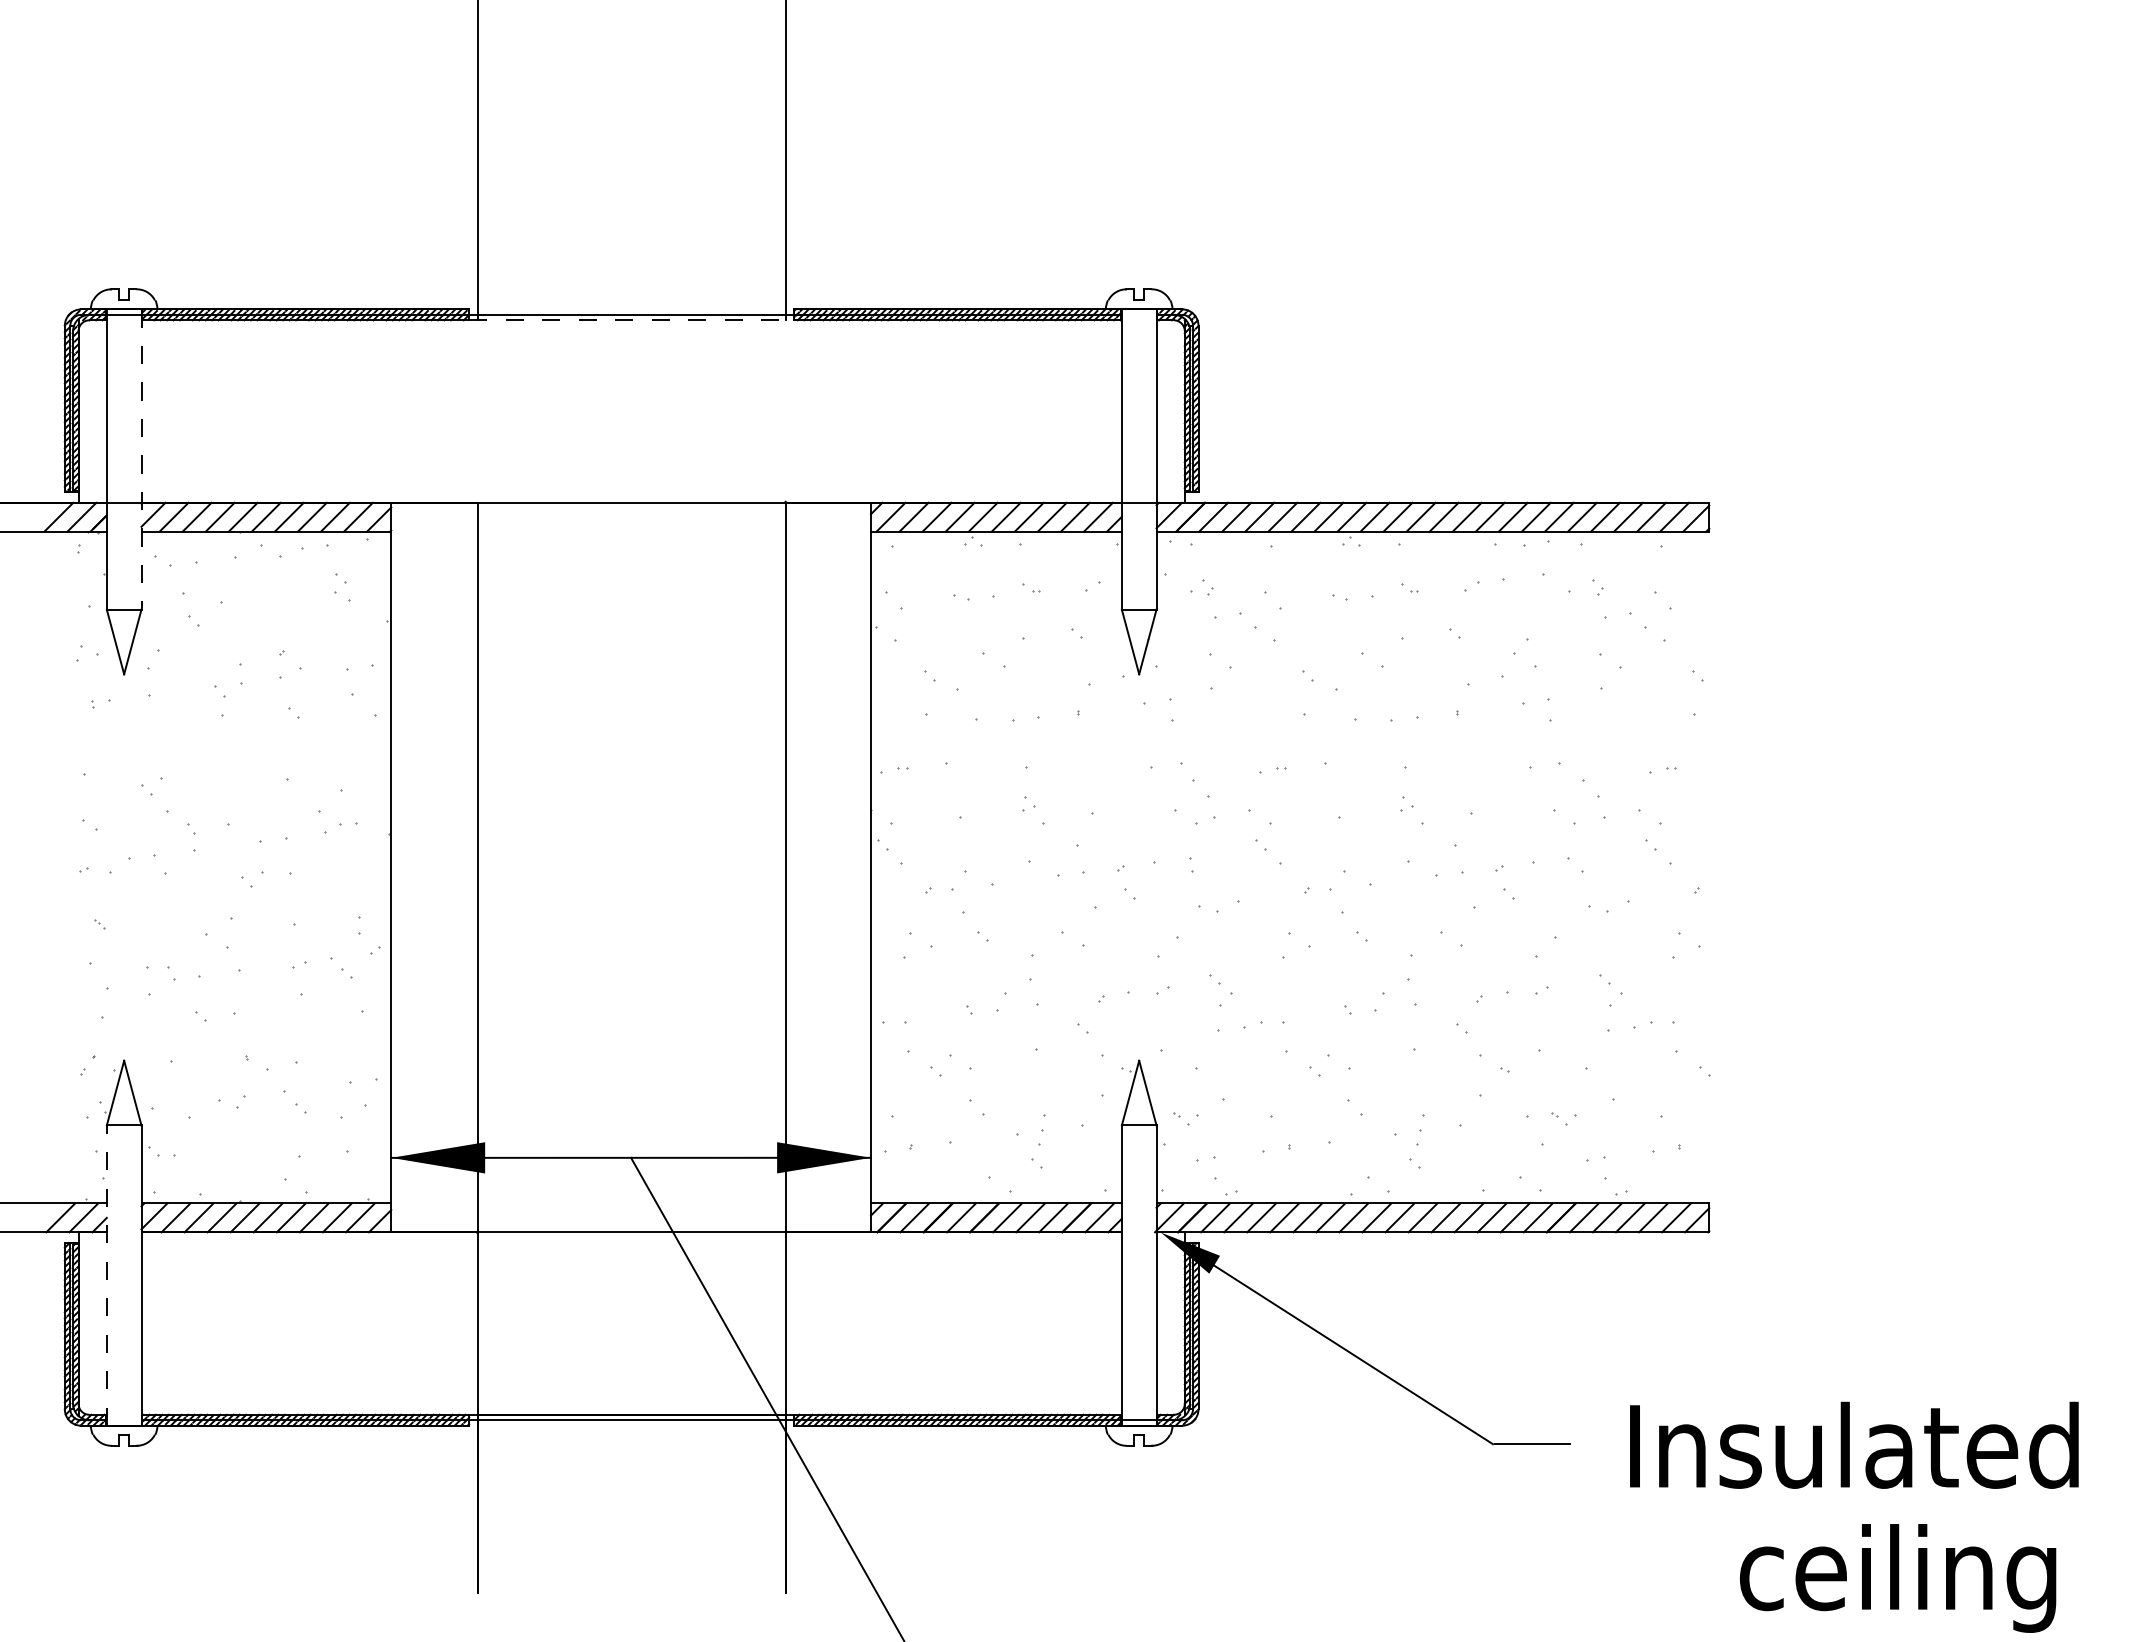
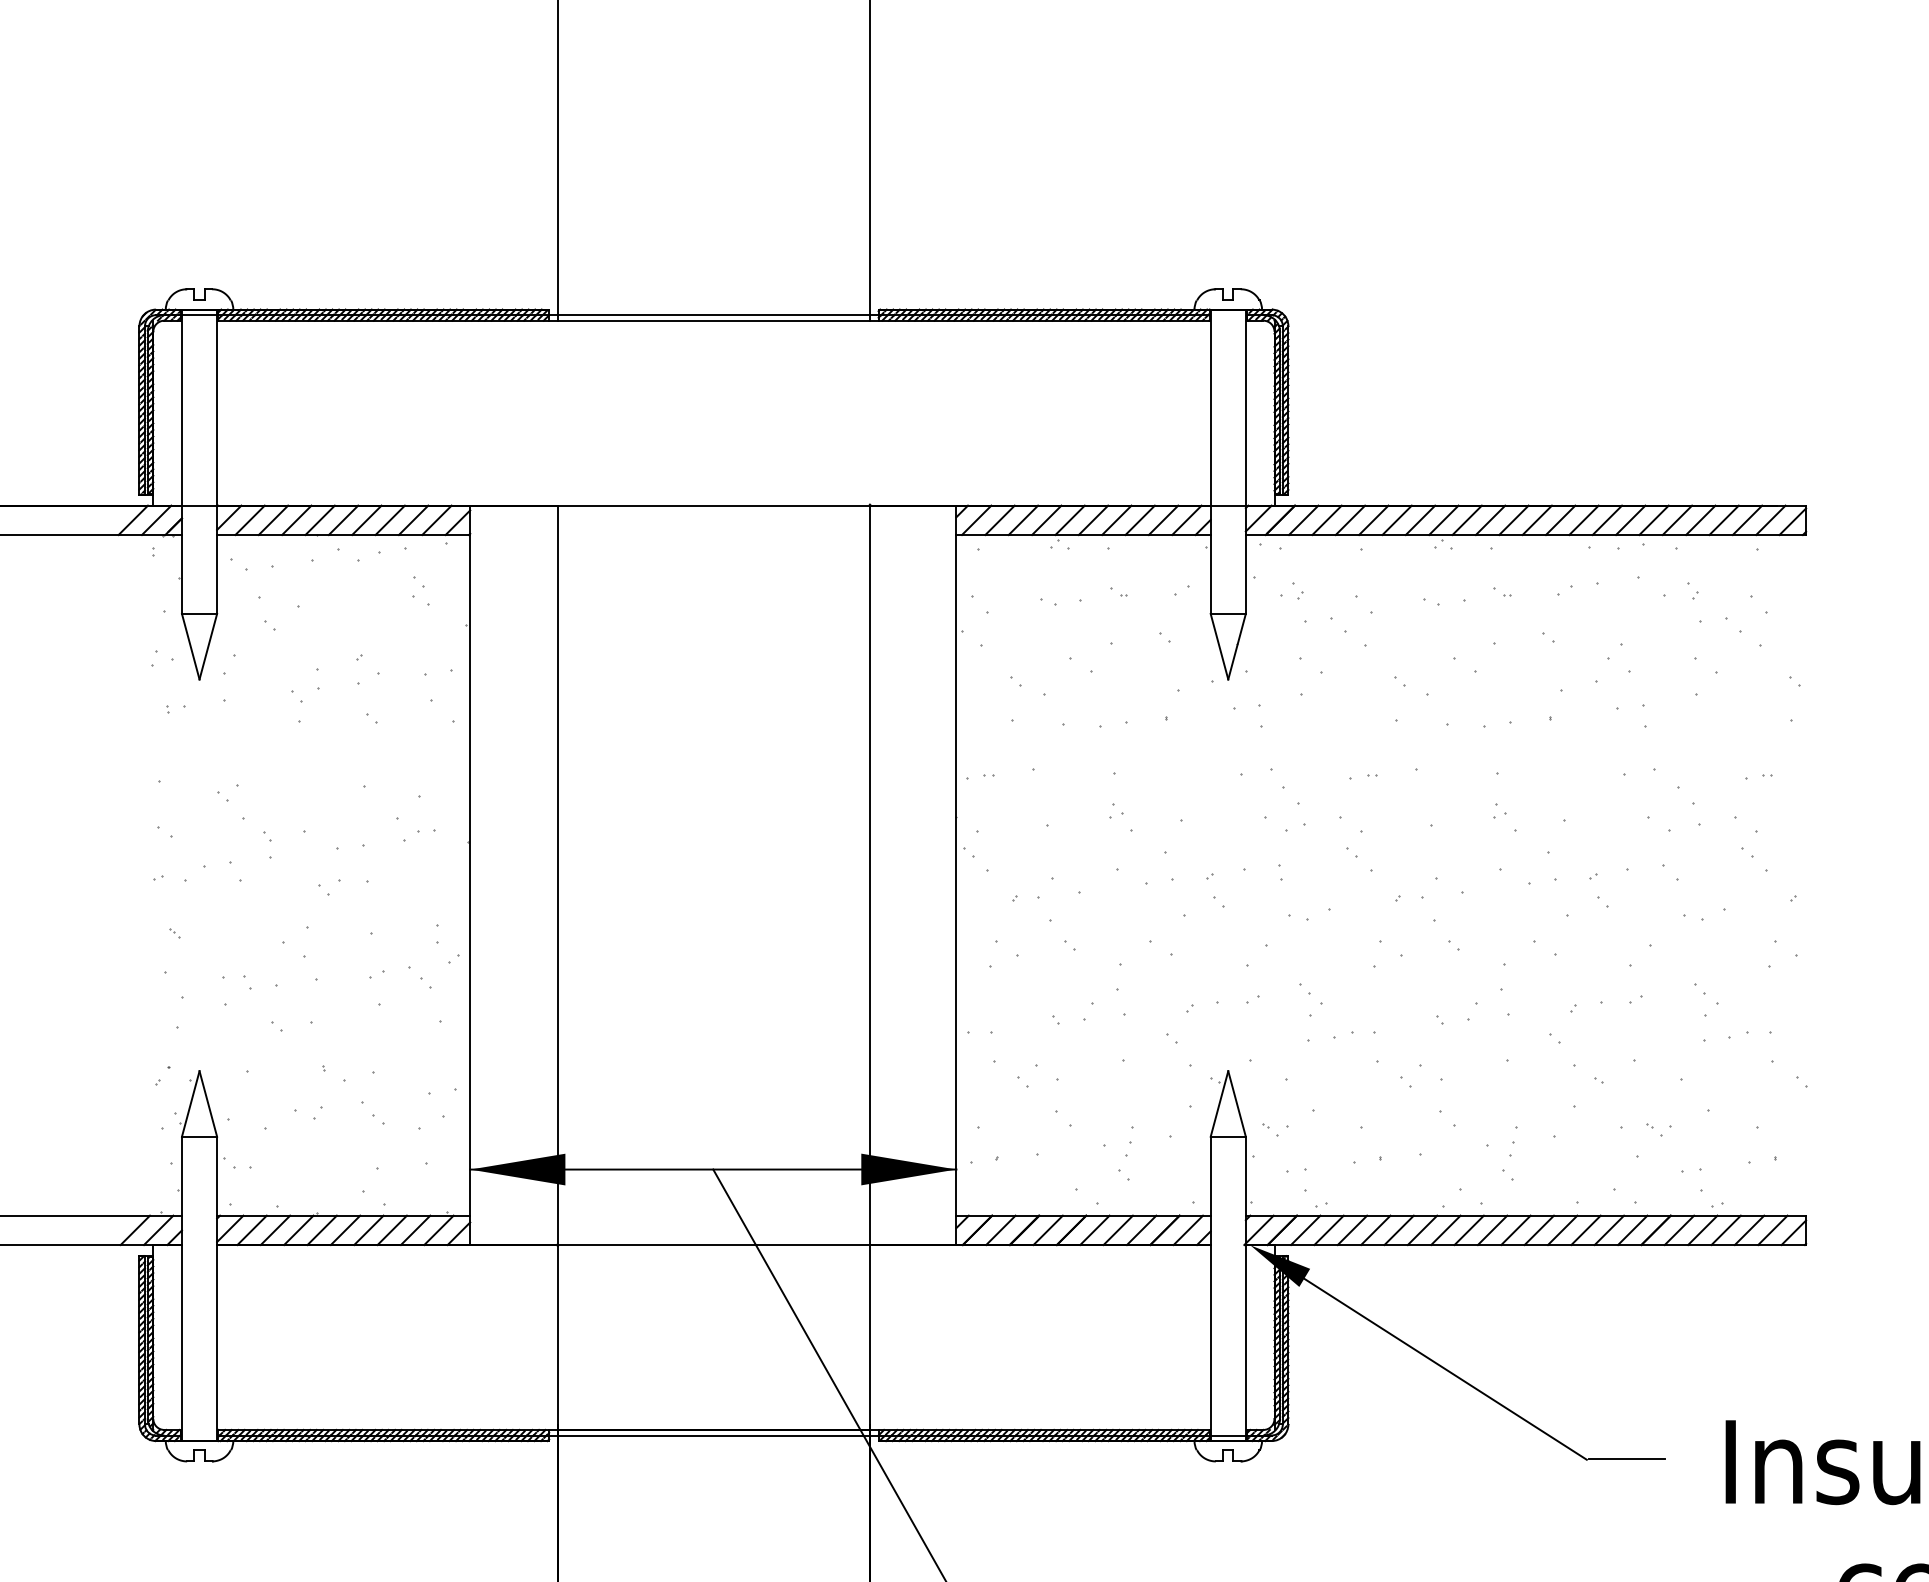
line: (631, 320) -> (713, 320), dashed -> solid
line: (141, 460) -> (217, 462), dashed -> solid
line: (106, 1275) -> (181, 1288), dashed -> solid

